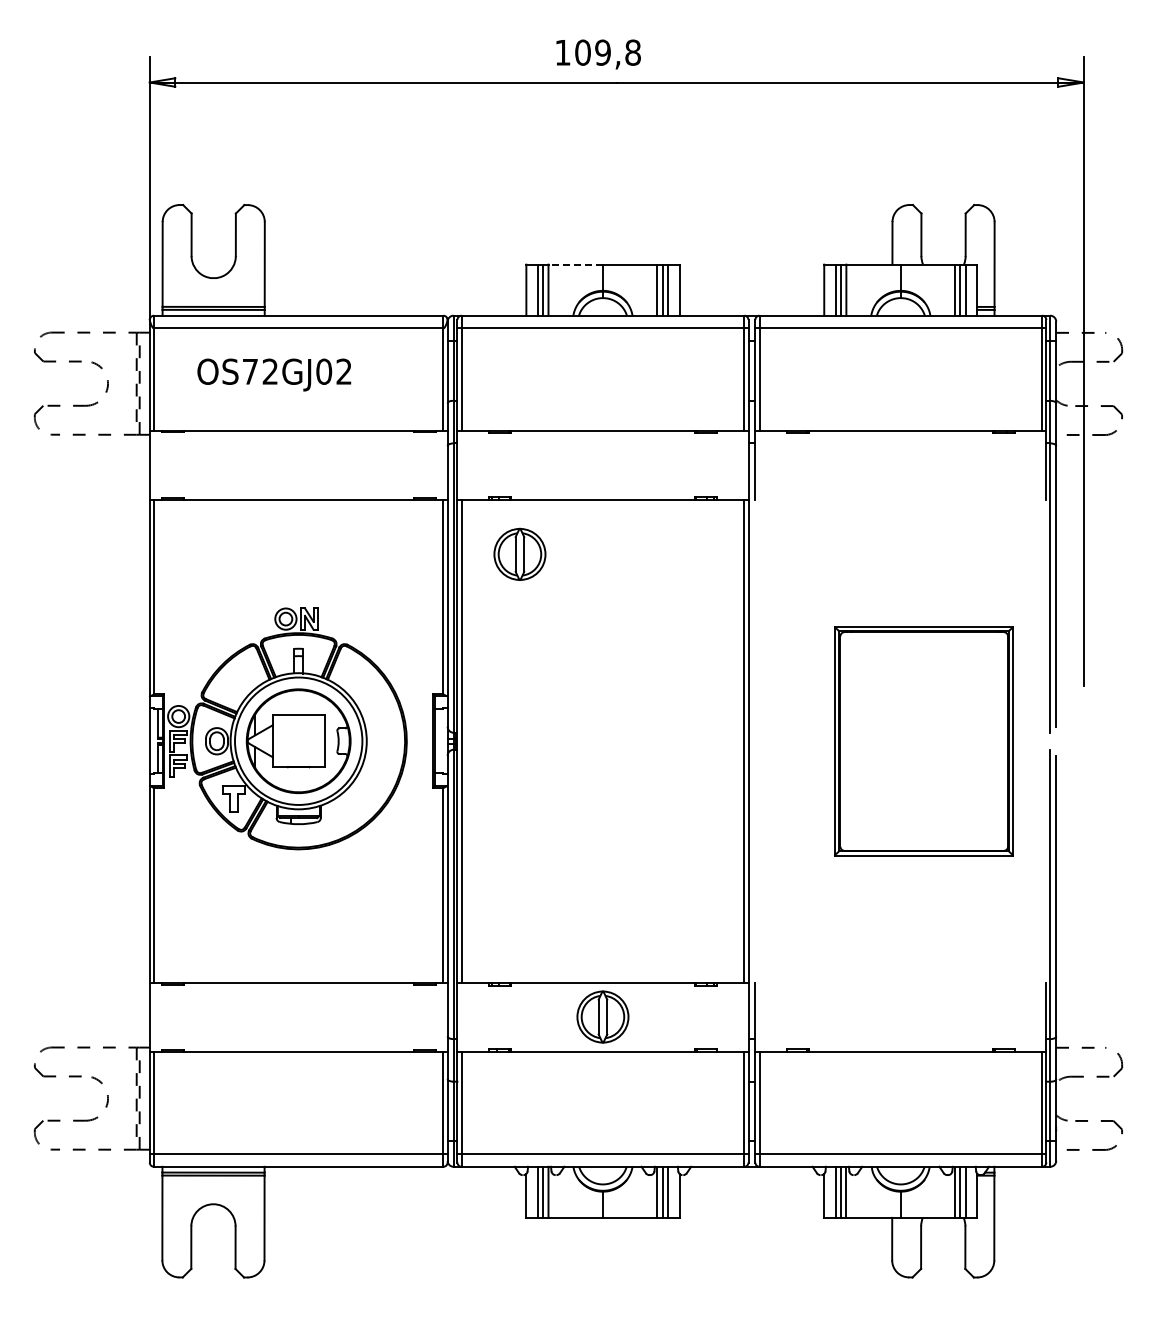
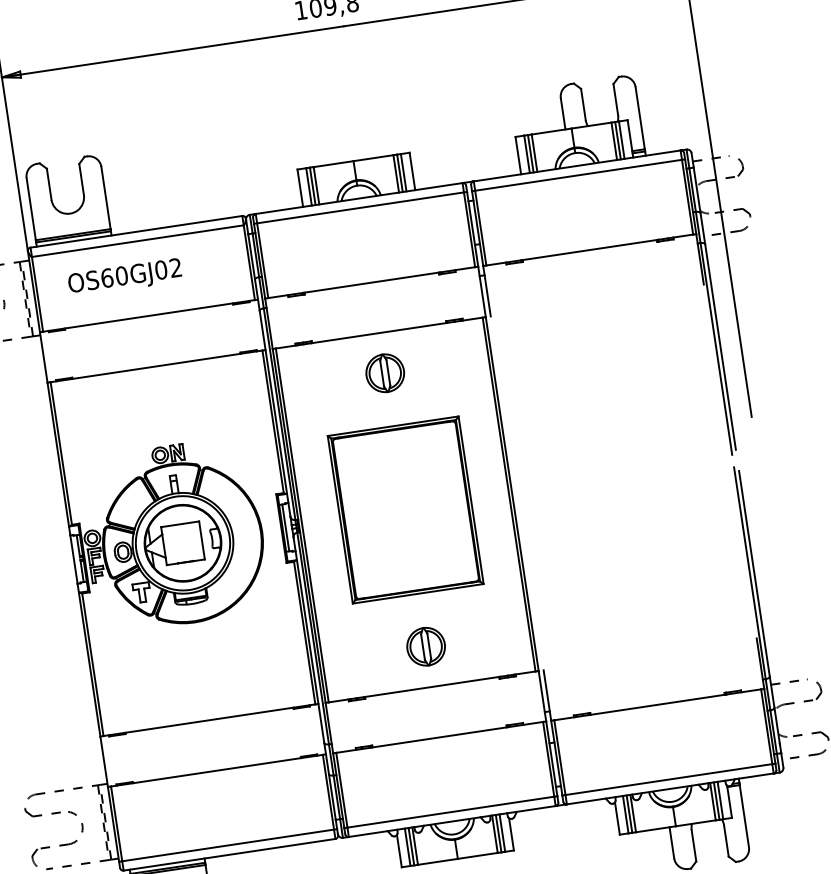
line: (575, 264) -> (333, 164), dashed -> solid
text: (260, 371) -> (114, 276), OS72GJ02 -> OS60GJ02
part: (519, 553) -> (384, 372), moved
line: (439, 741) -> (286, 528), added
part: (923, 741) -> (405, 510), moved
part: (602, 1016) -> (425, 646), moved

